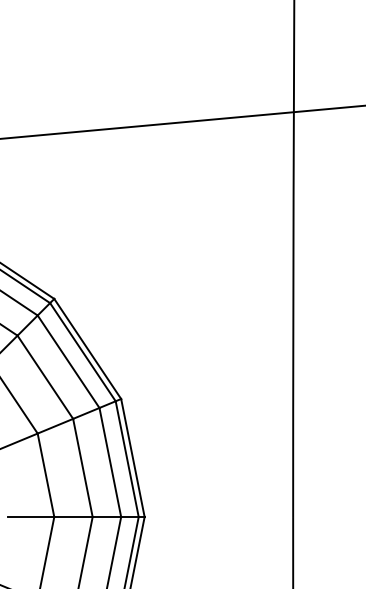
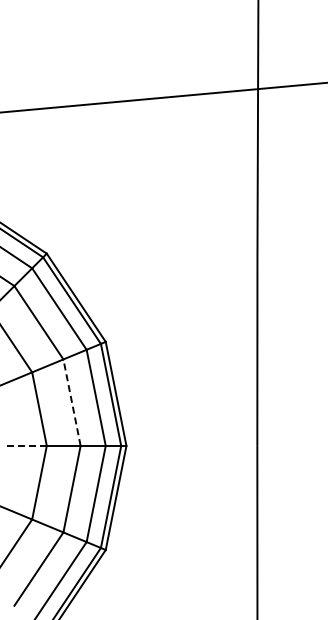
line: (82, 467) -> (71, 402), solid -> dashed
line: (31, 516) -> (26, 445), solid -> dashed

